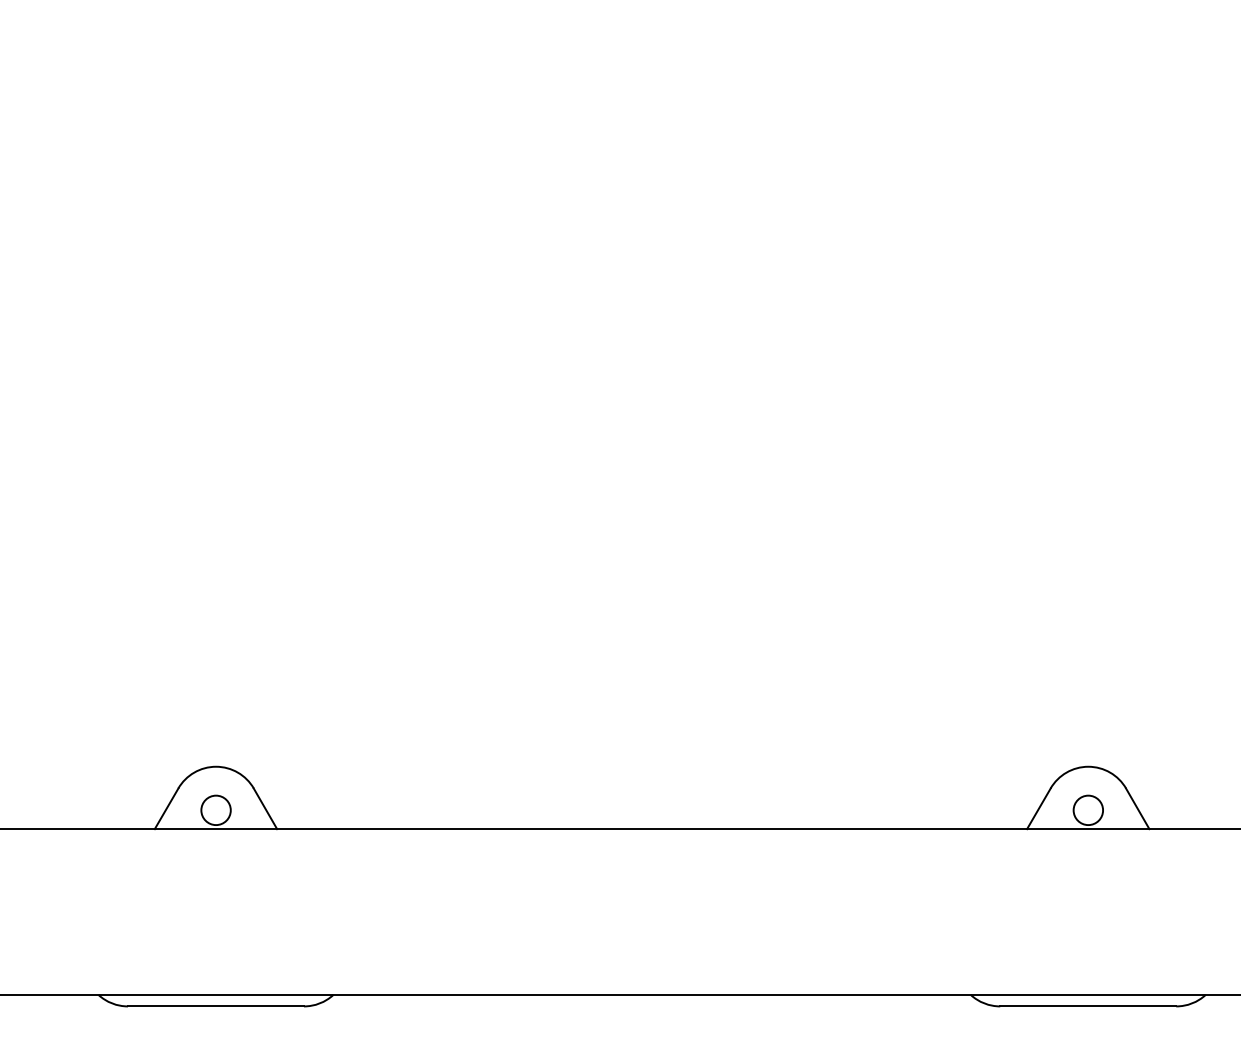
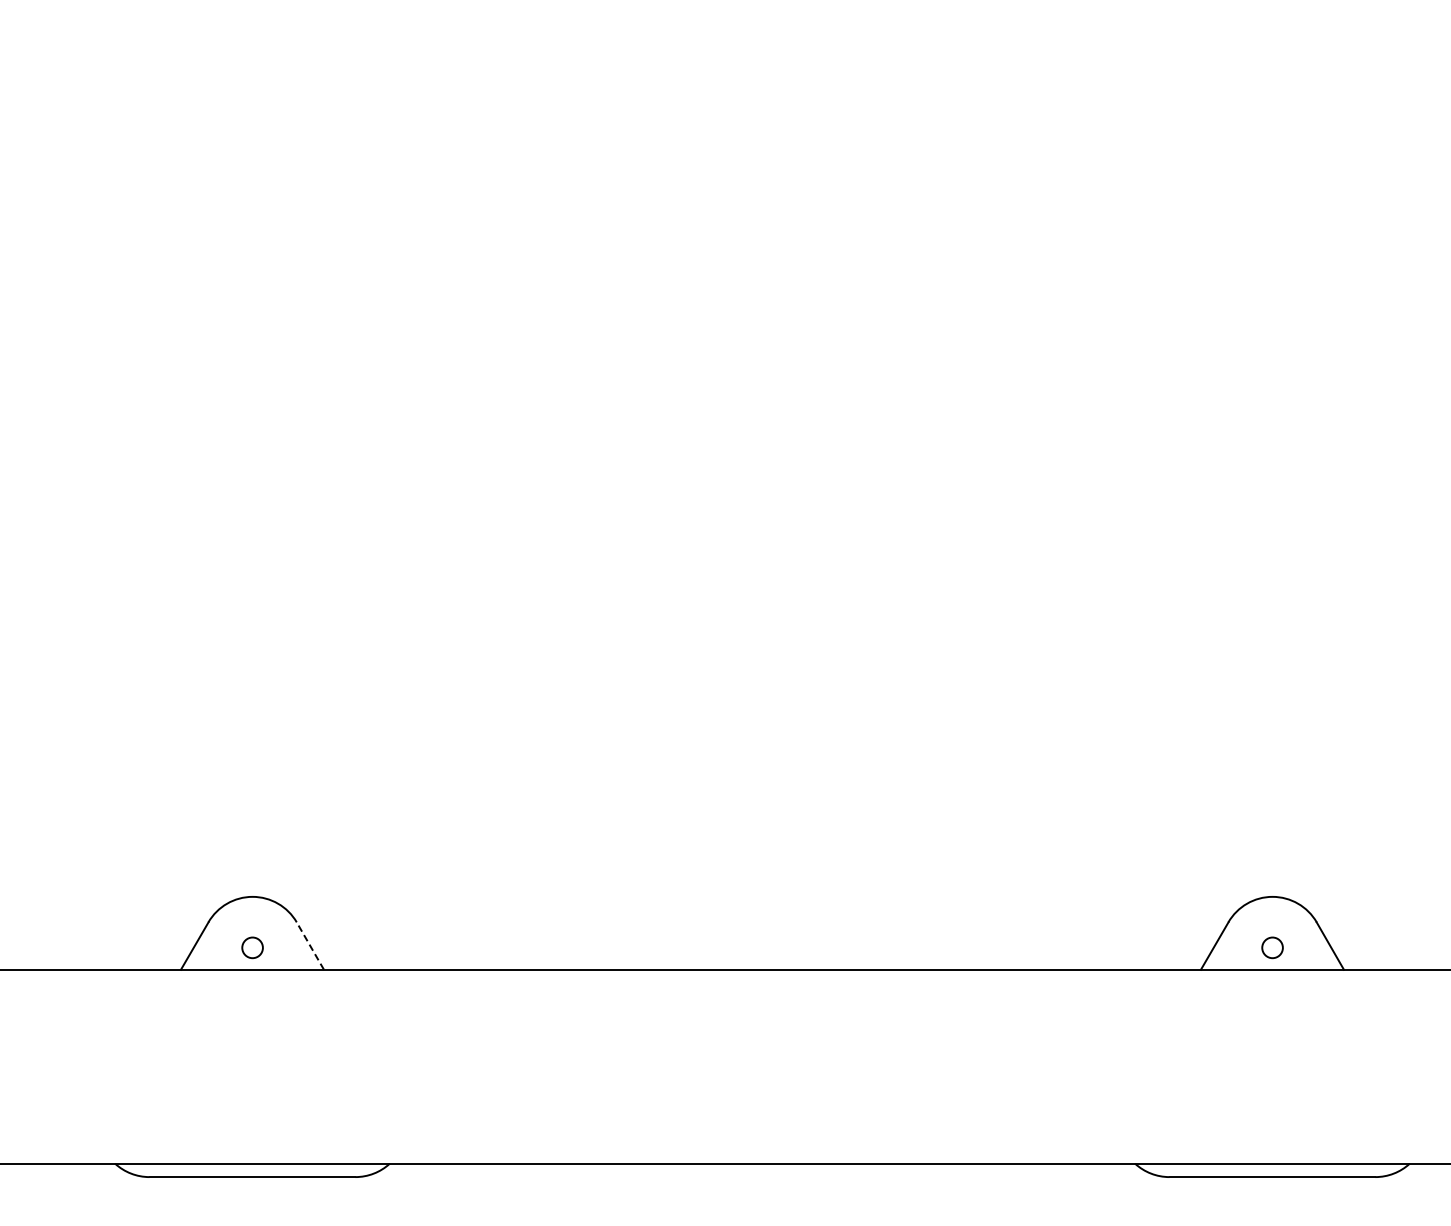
line: (265, 808) -> (310, 945), solid -> dashed
circle: (215, 810) -> (252, 947), size x0.6
circle: (1088, 810) -> (1272, 947), size x0.6

